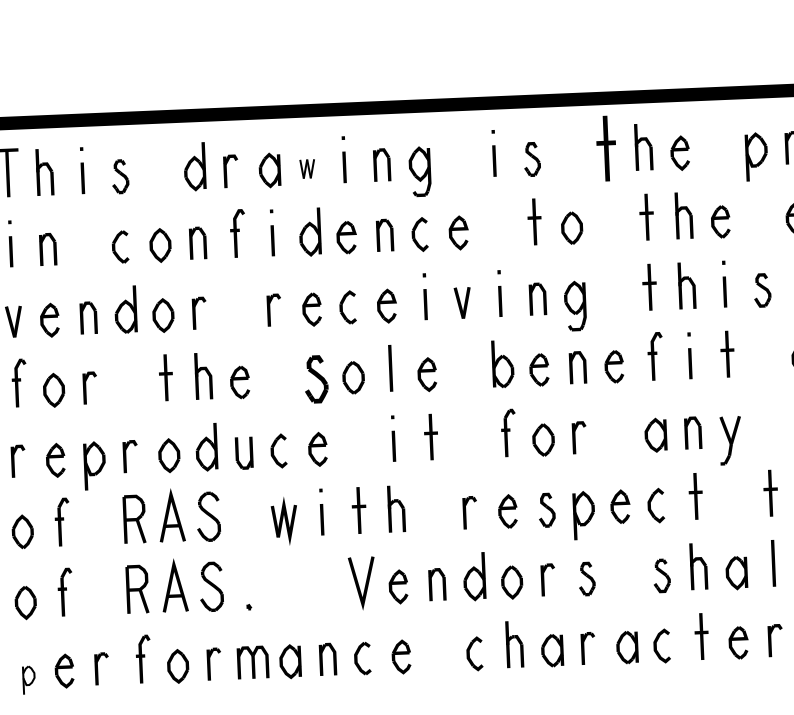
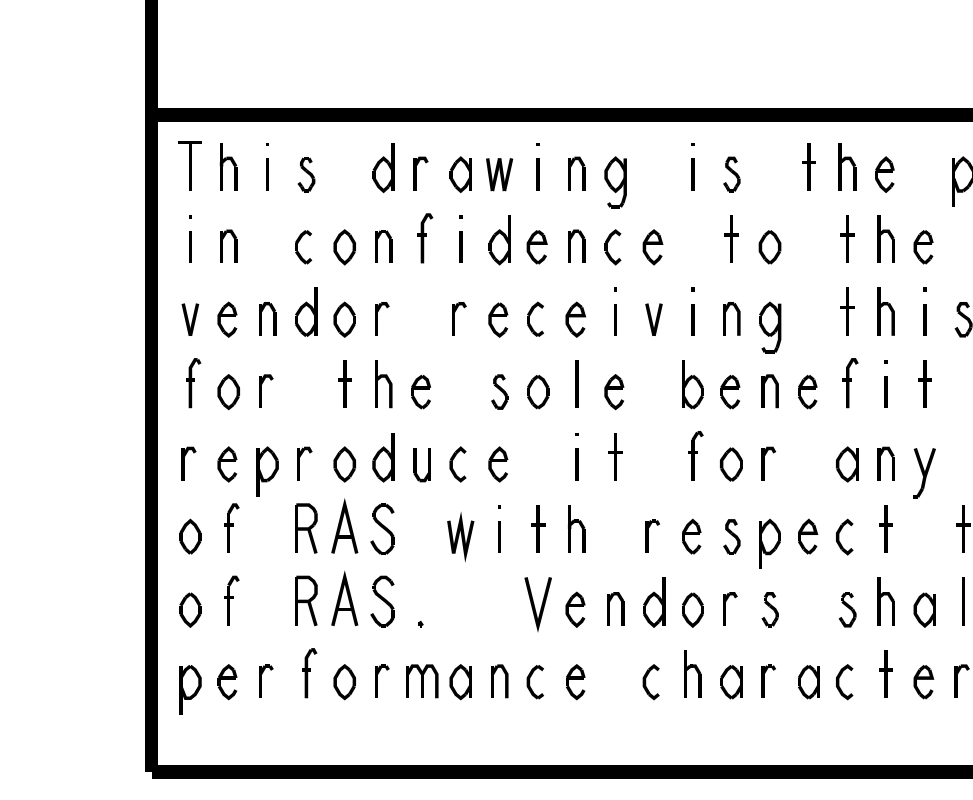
part: (606, 148) -> (808, 166), size x0.71
part: (307, 168) -> (499, 174), size x1.67
part: (316, 378) -> (499, 391), size x0.71
part: (29, 679) -> (190, 689), size x1.67

